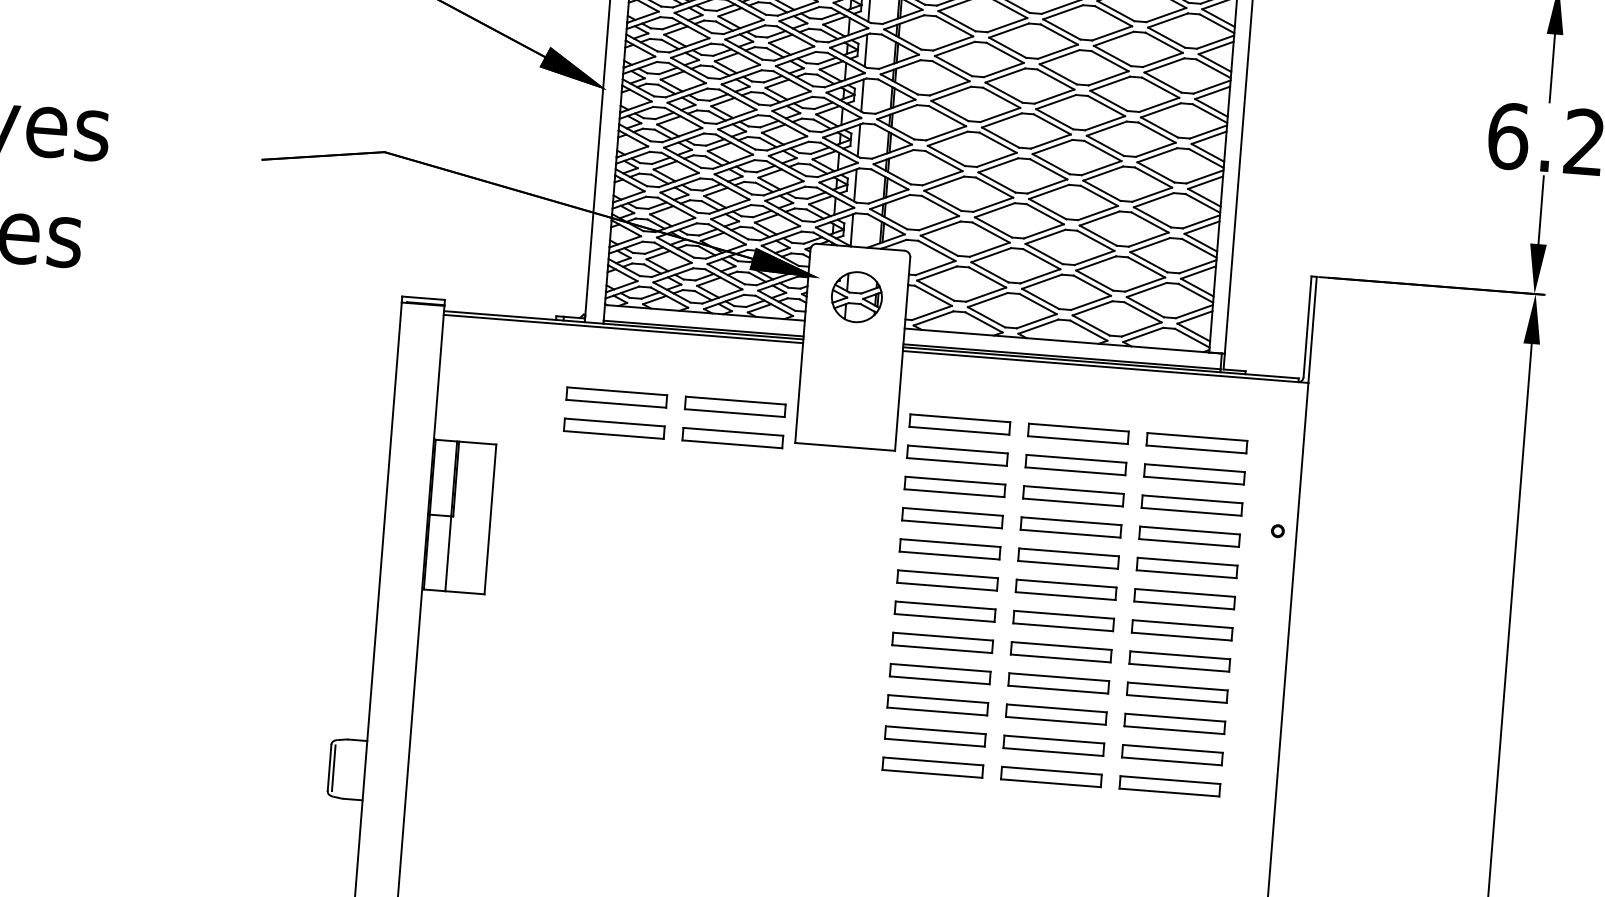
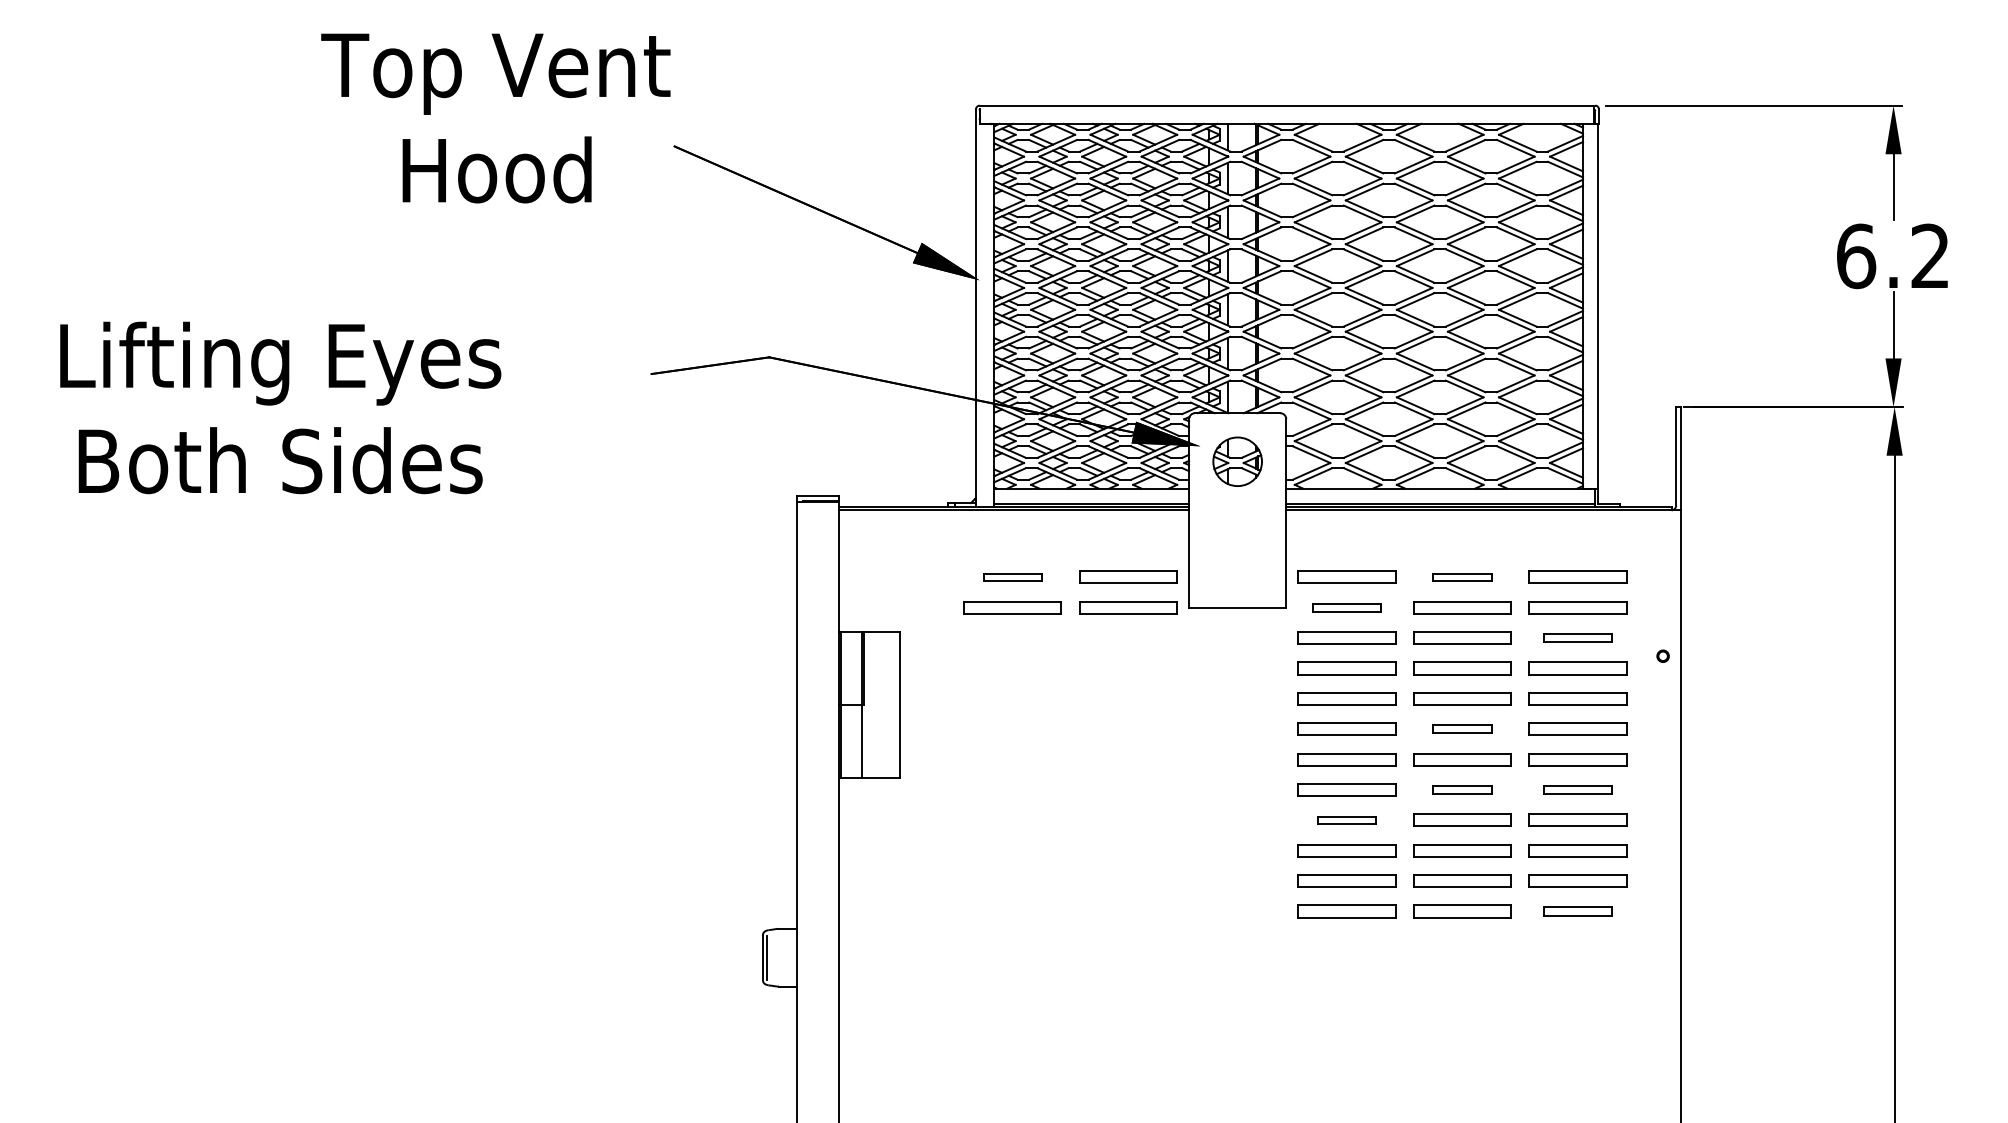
part: (616, 396) -> (1012, 576), size x0.6
part: (1078, 433) -> (1462, 576), size x0.6
part: (956, 455) -> (1346, 607), size x0.7
part: (1191, 504) -> (1577, 637), size x0.7
part: (1066, 589) -> (1462, 728), size x0.6
part: (1061, 651) -> (1462, 789), size x0.6
part: (1179, 661) -> (1577, 789), size x0.7
part: (939, 673) -> (1346, 819), size x0.6
part: (1169, 786) -> (1577, 911), size x0.7

